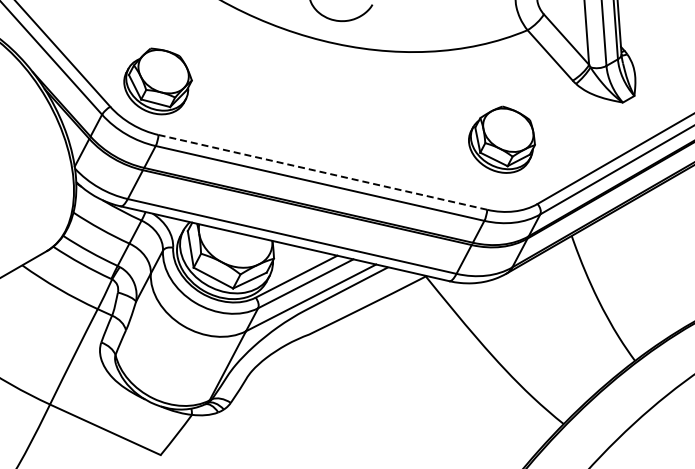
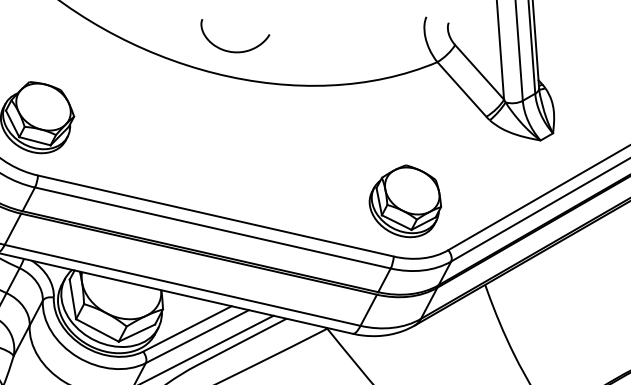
part: (501, 139) -> (404, 201), moved
line: (322, 172) -> (215, 216), dashed -> solid

